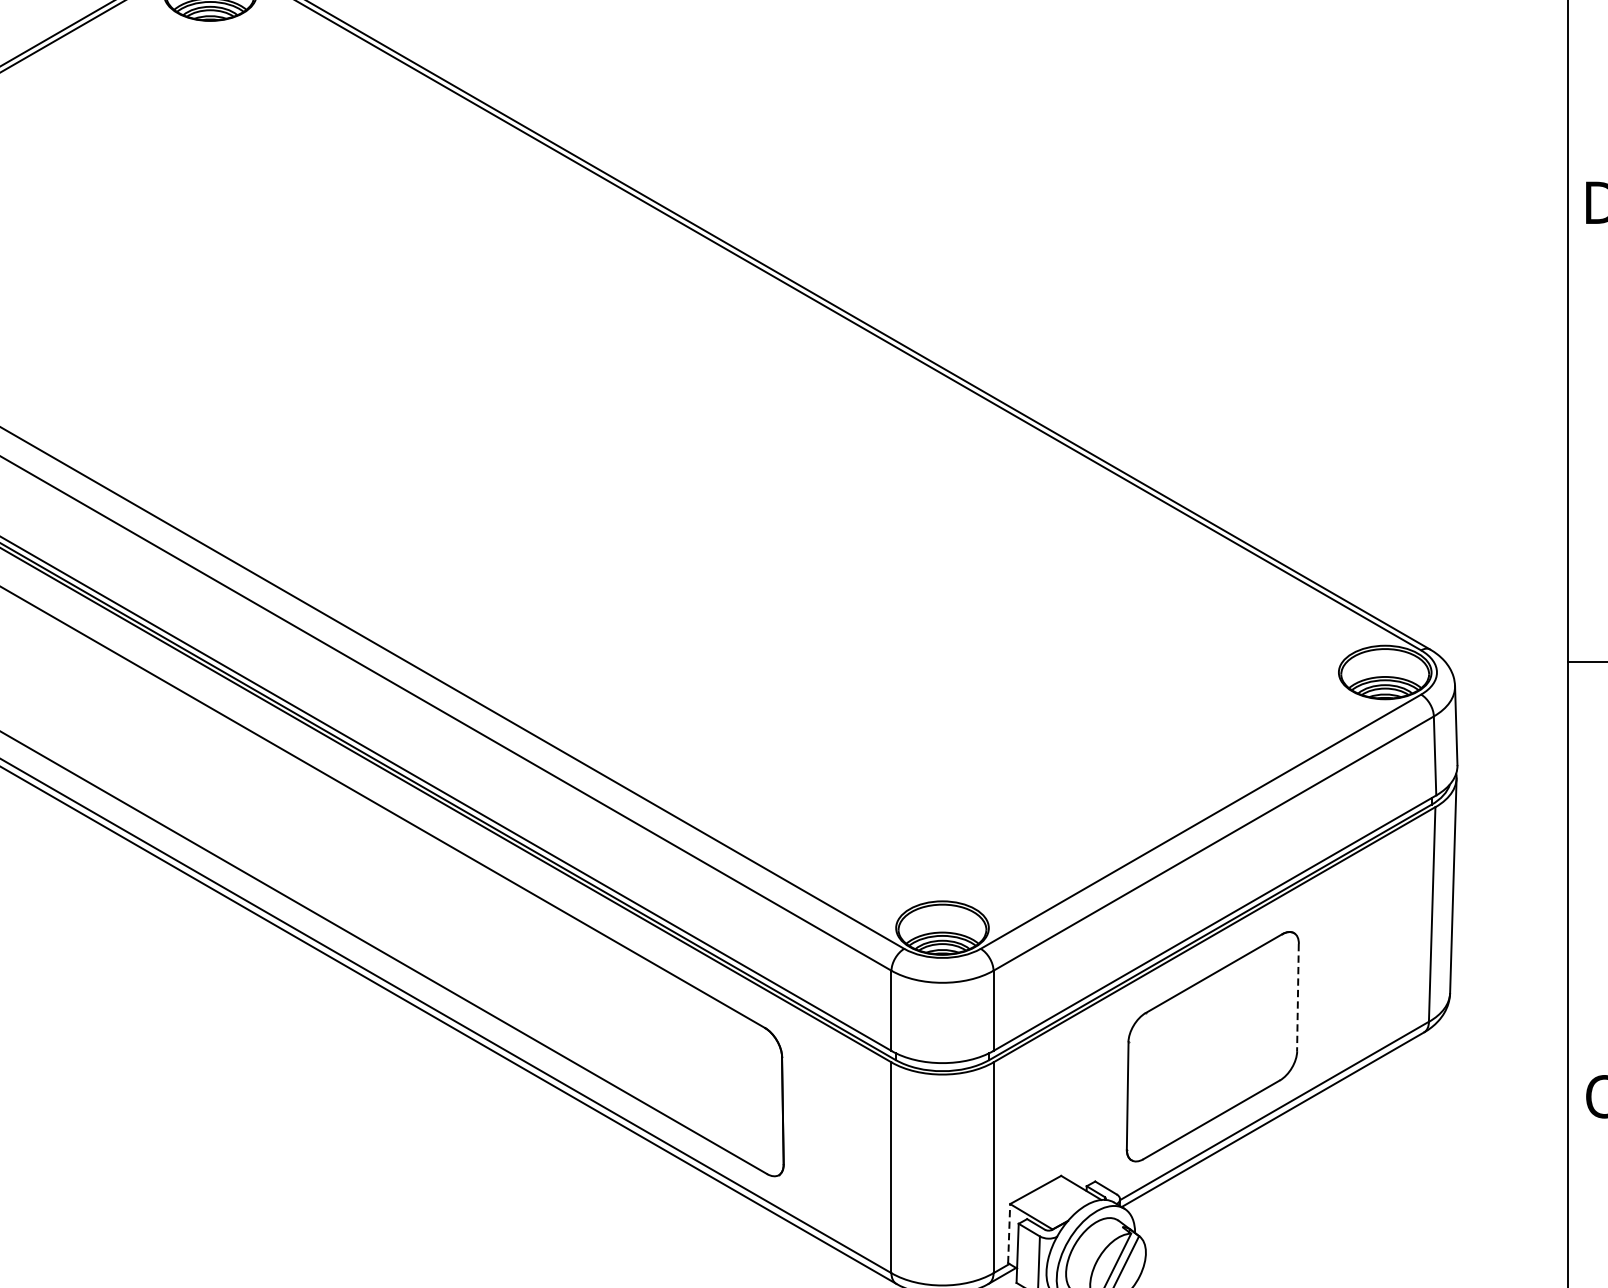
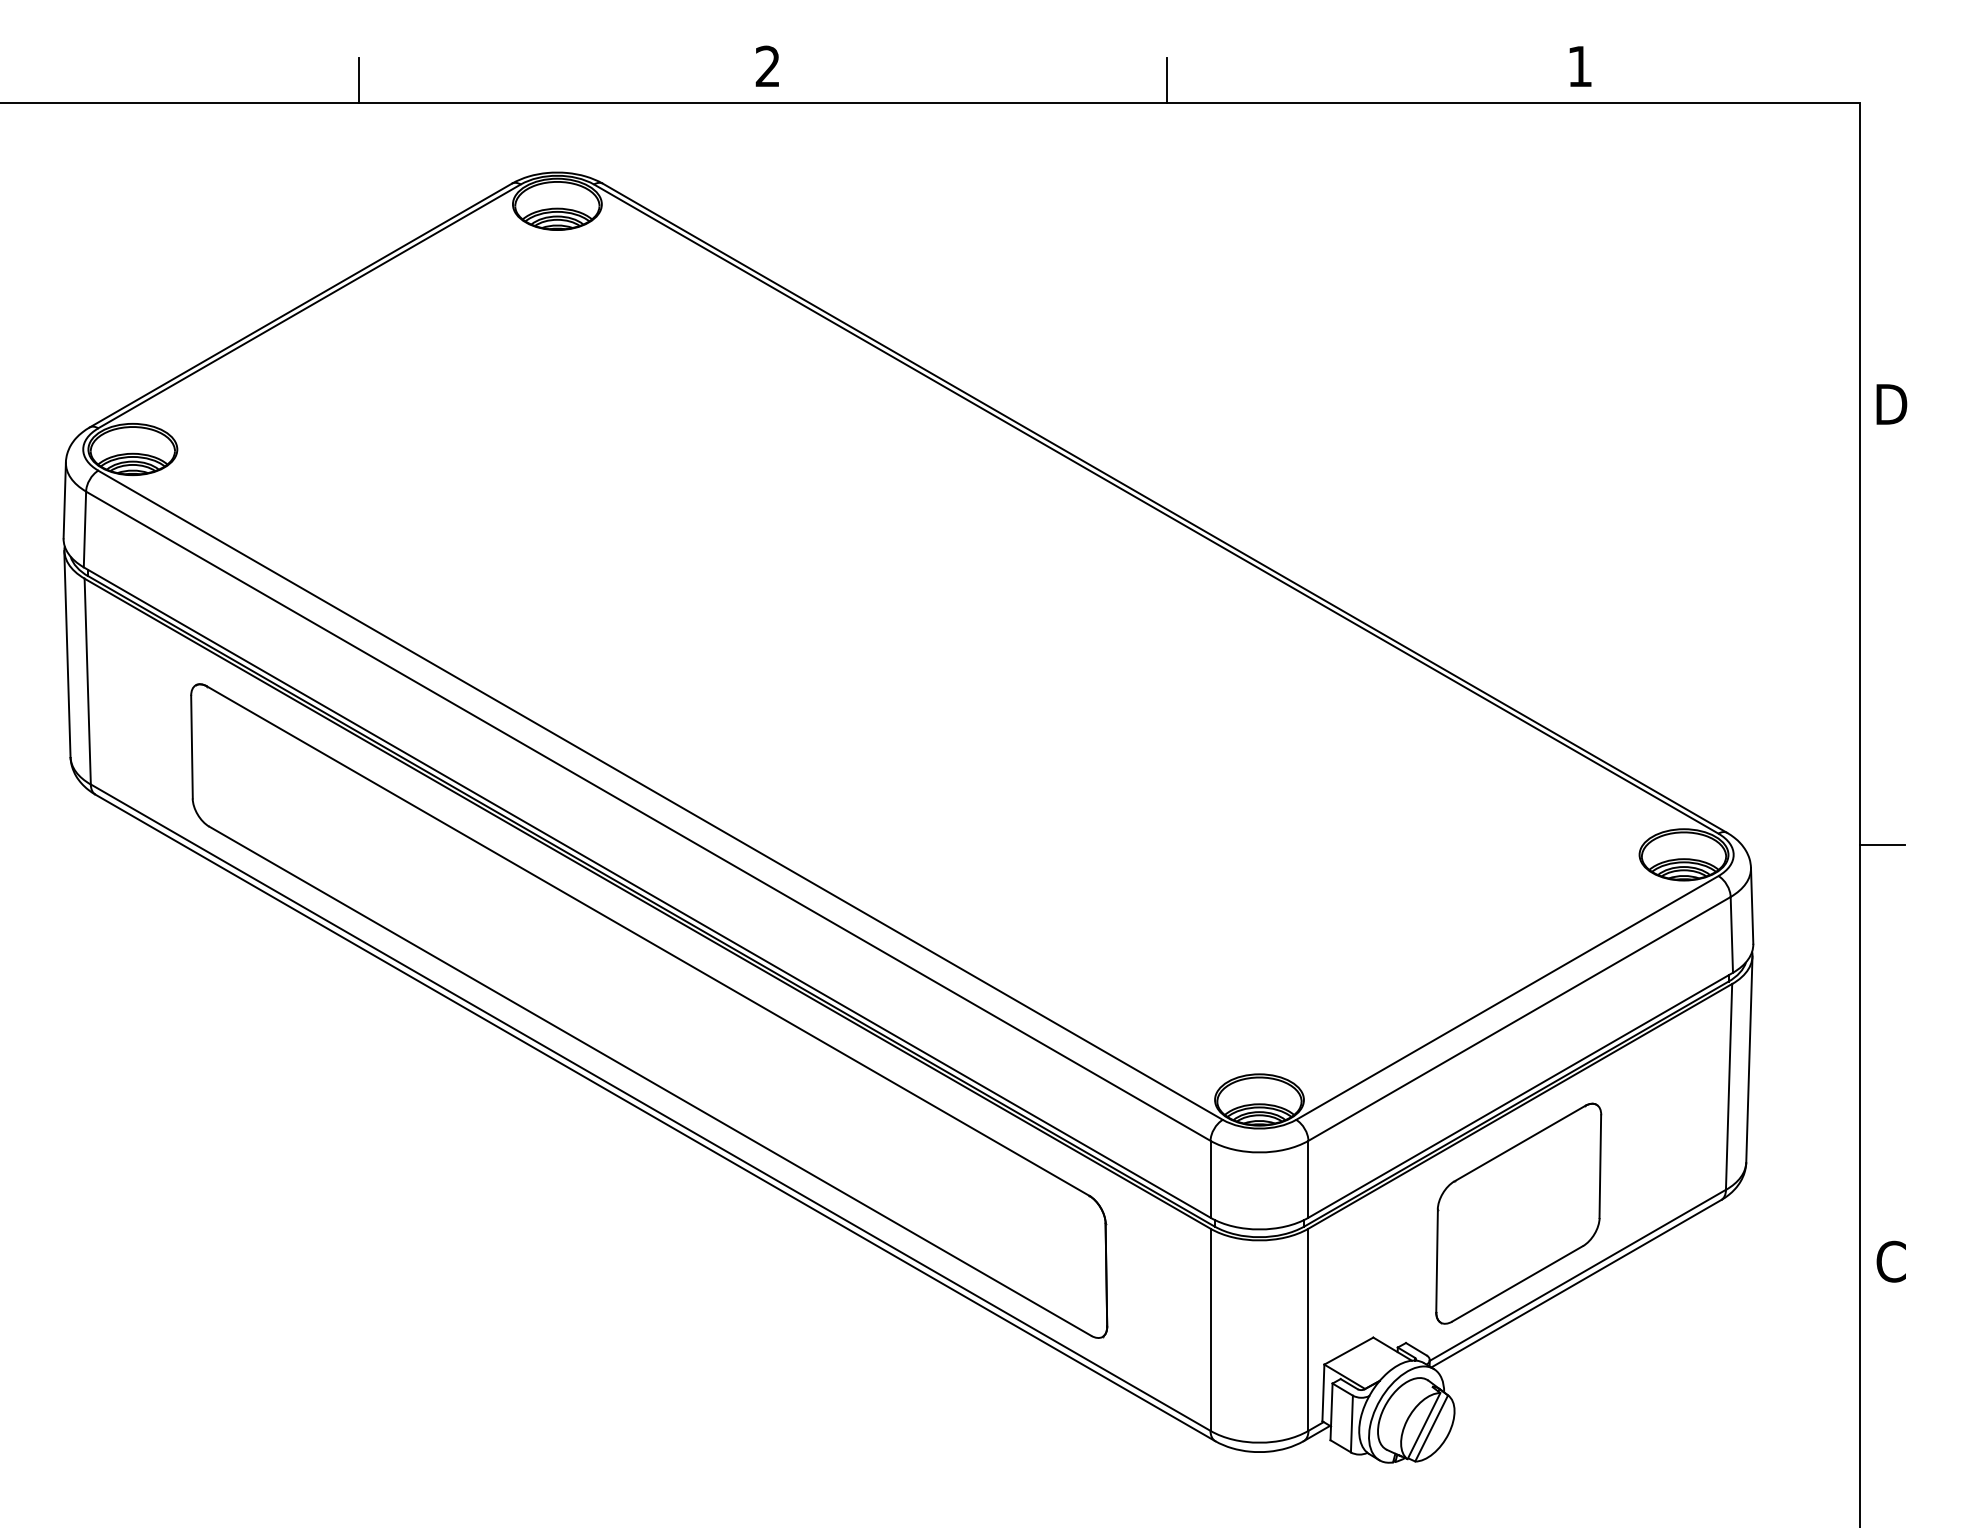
line: (1298, 998) -> (1600, 1167), dashed -> solid
line: (1009, 1233) -> (1323, 1392), dashed -> solid

